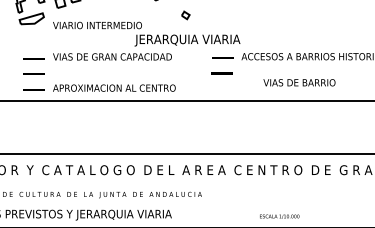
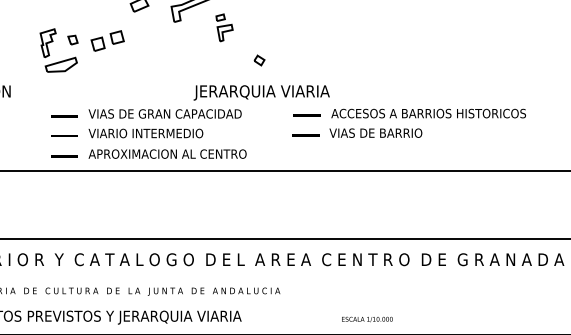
text: (97, 25) -> (145, 133), moved
text: (299, 82) -> (375, 132), moved
text: (279, 216) -> (367, 319), moved

